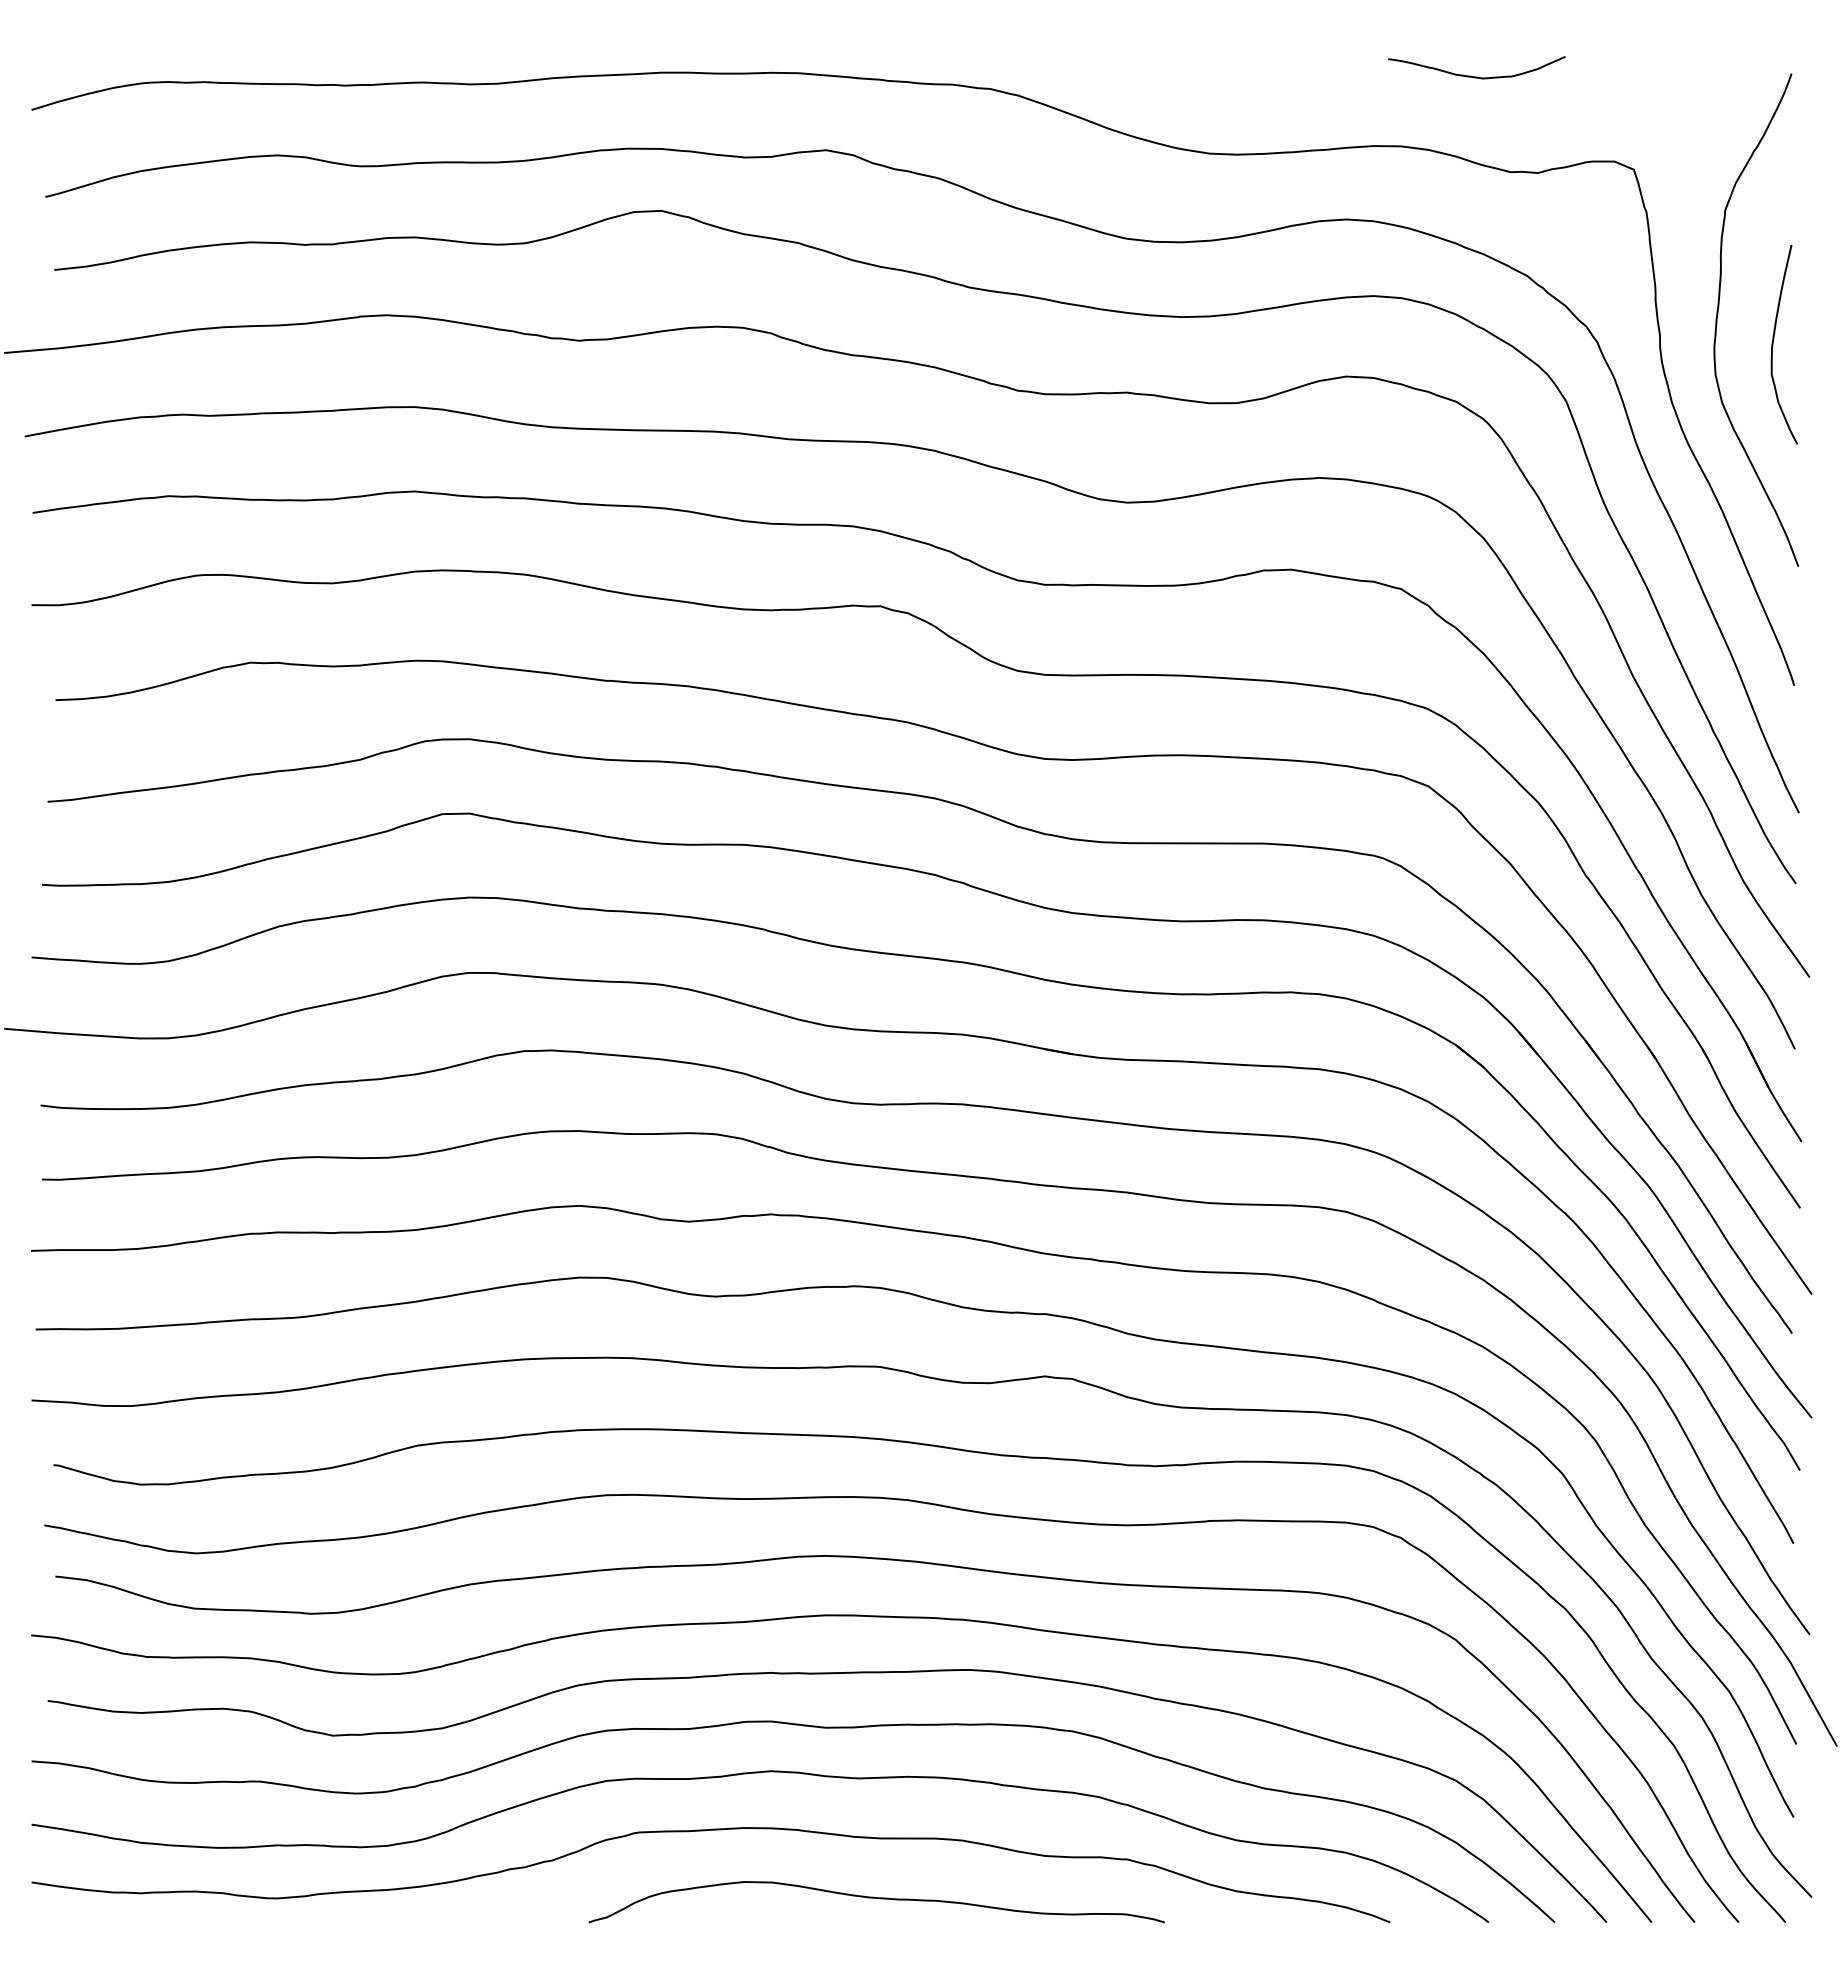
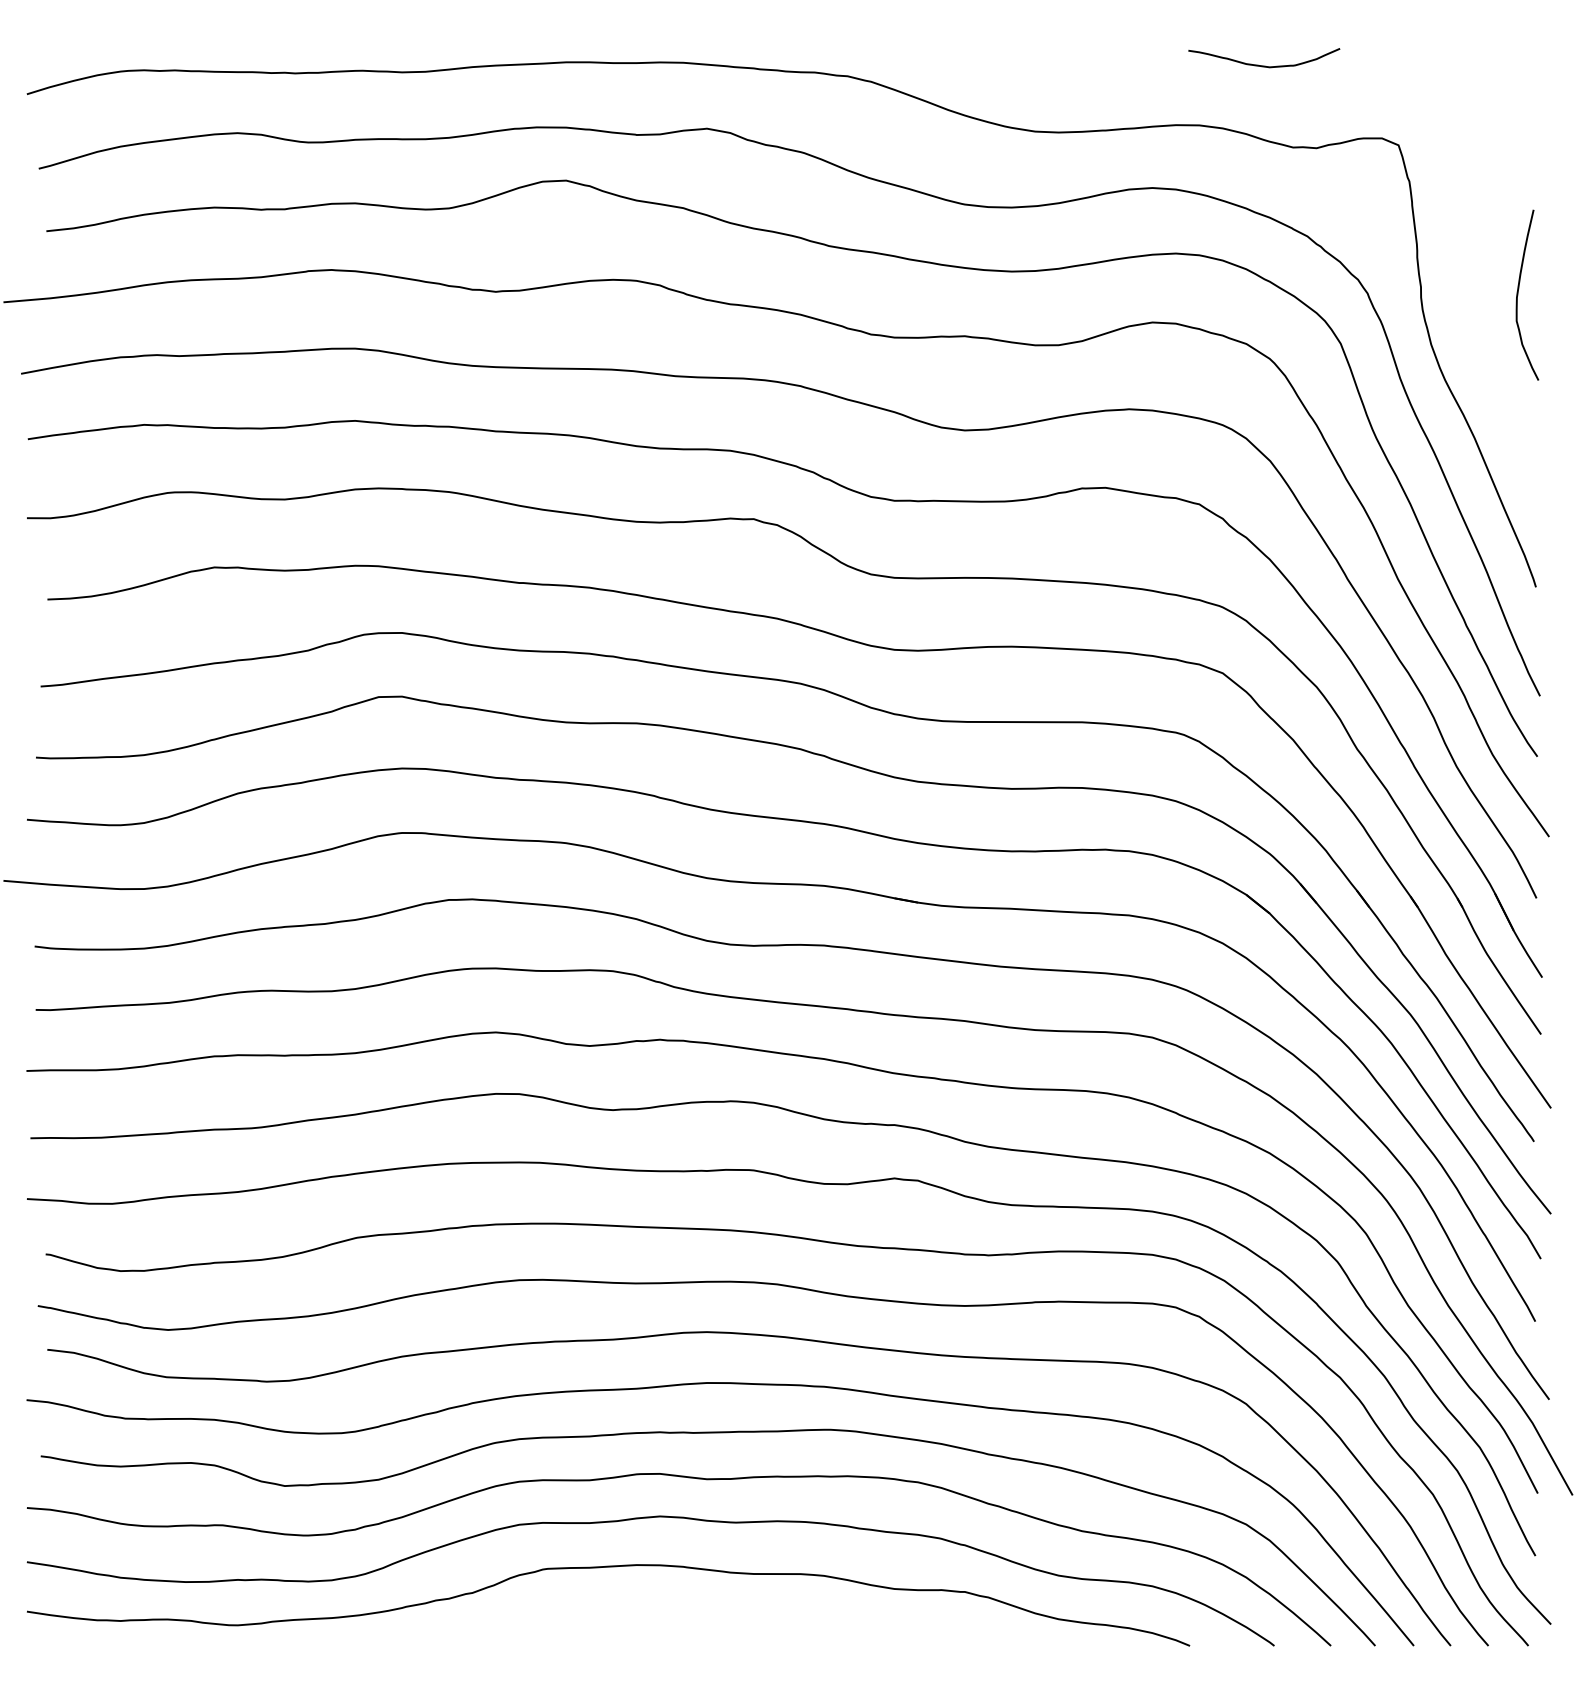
curve: (1718, 314) -> (1471, 269), removed
curve: (876, 1898) -> (750, 1625), removed

